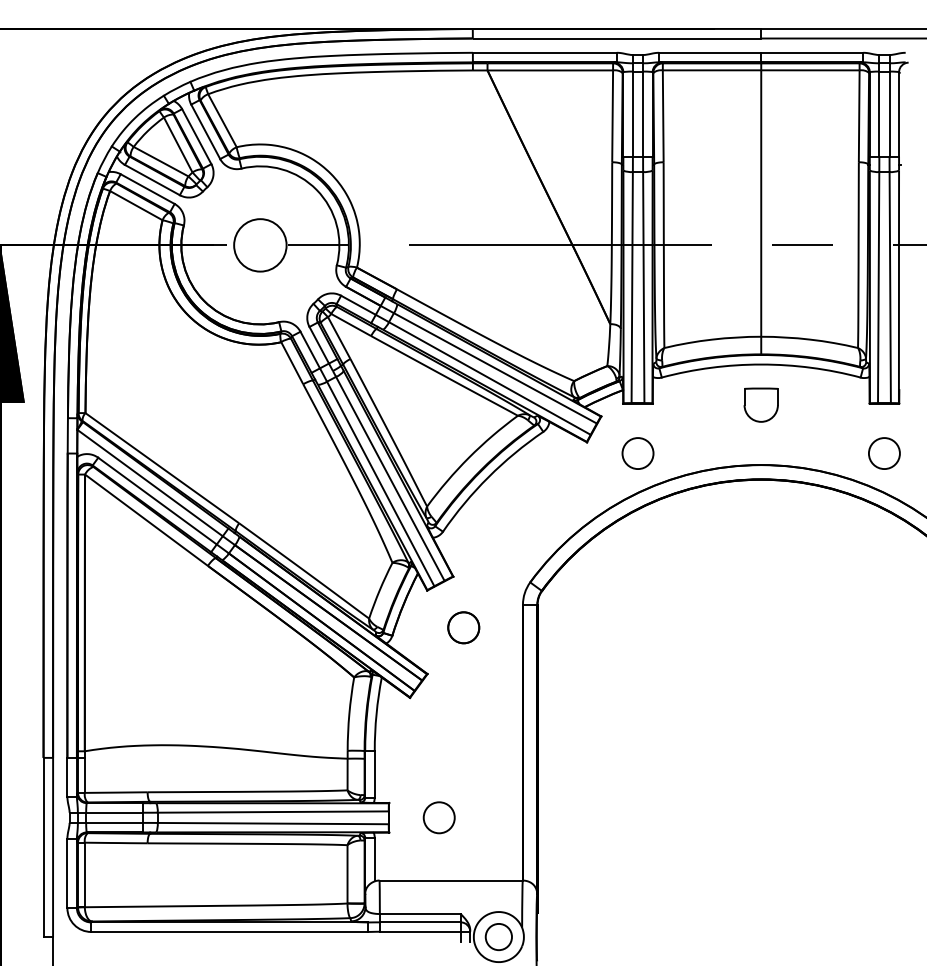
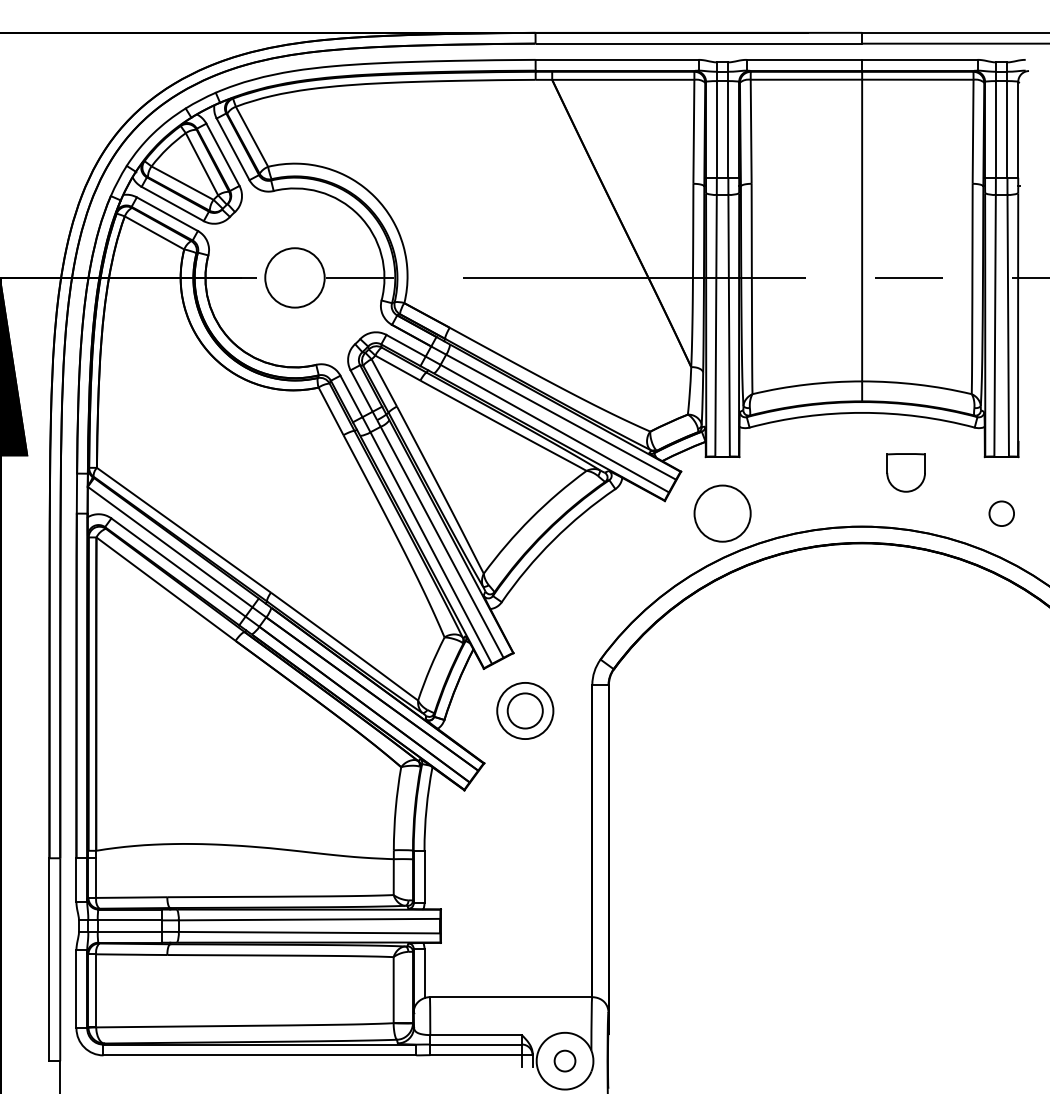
part: (760, 404) -> (905, 472), moved
circle: (637, 453) -> (722, 513), size x1.6
circle: (884, 453) -> (1001, 513), size x0.7
circle: (463, 627) -> (524, 710), size x1.6
circle: (439, 817) -> (497, 925), removed
circle: (498, 936) -> (564, 1060), size x0.7

